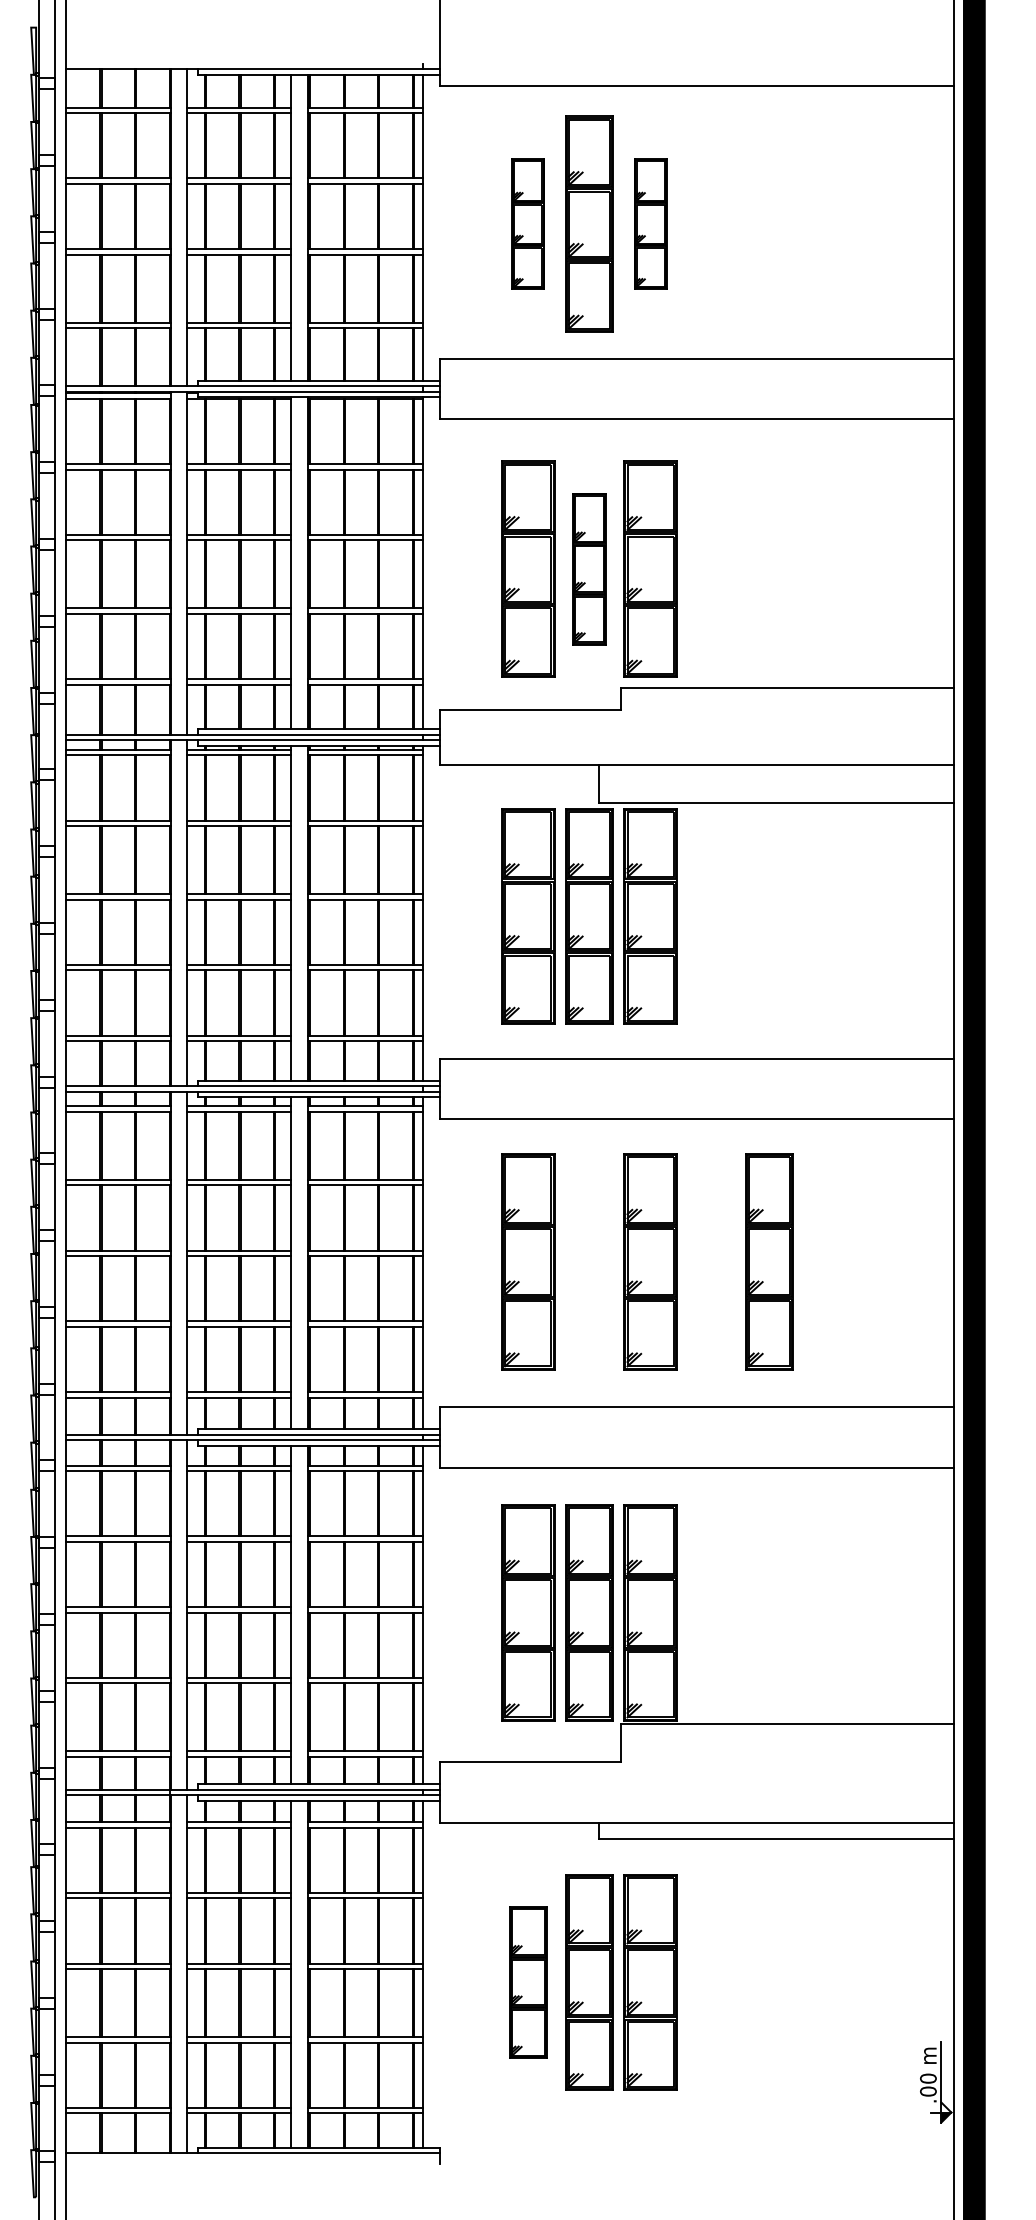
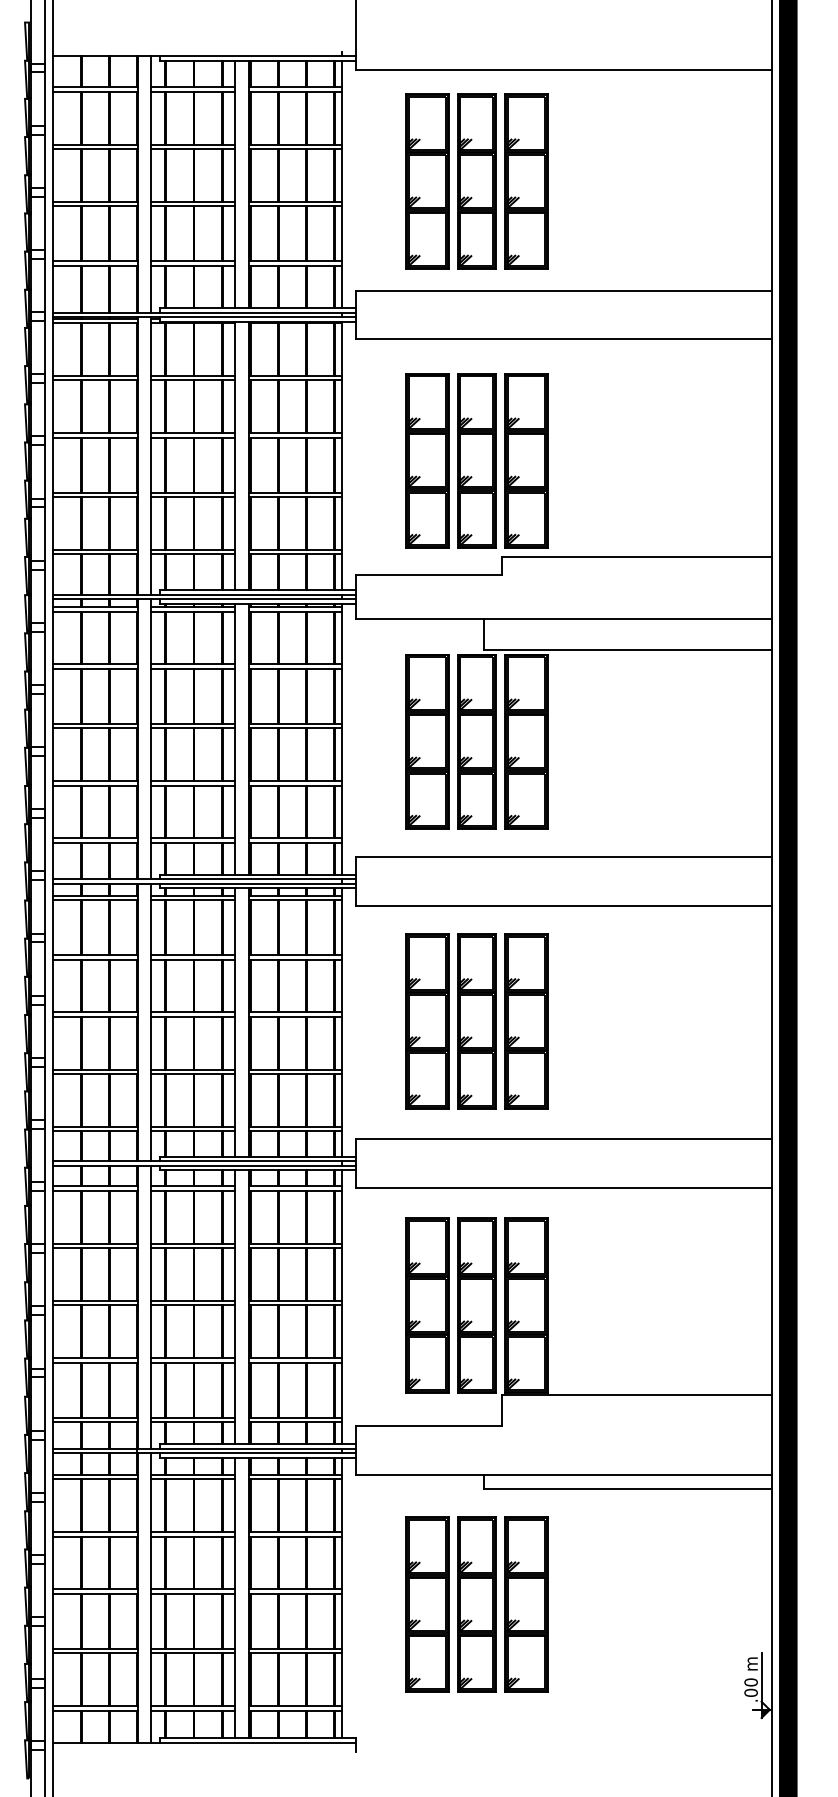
part: (528, 223) -> (427, 181), size x1.67
part: (650, 223) -> (526, 181), size x1.67
part: (589, 568) -> (476, 460), size x1.43
part: (769, 1261) -> (476, 1021), moved
part: (528, 1982) -> (427, 1604), size x1.43

